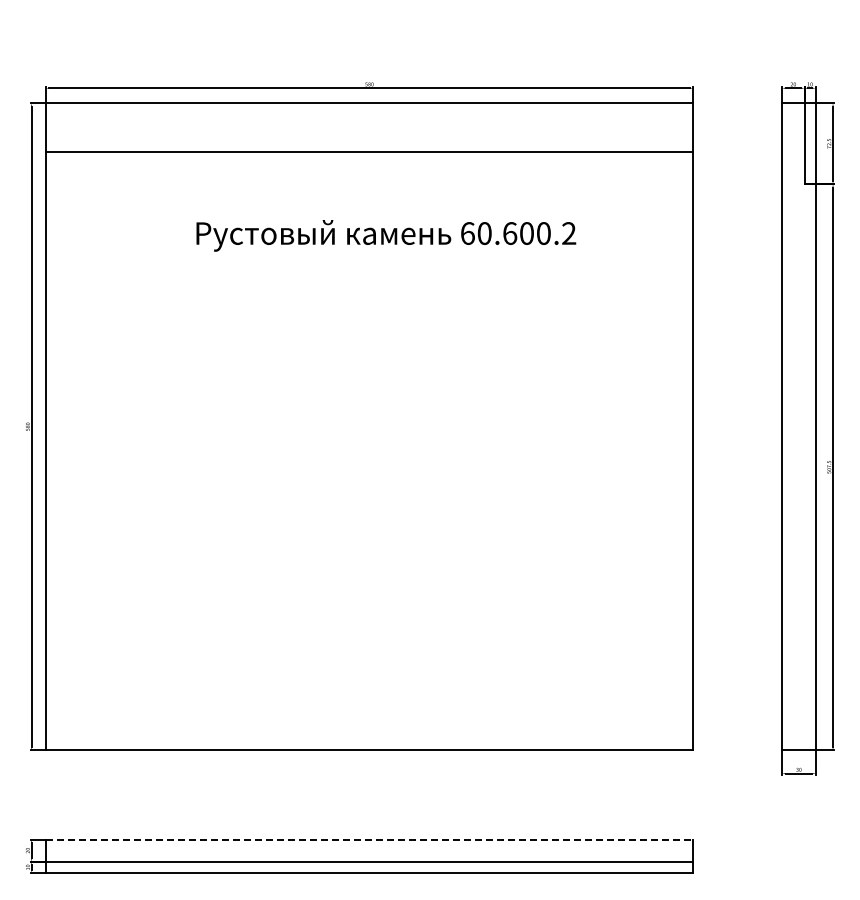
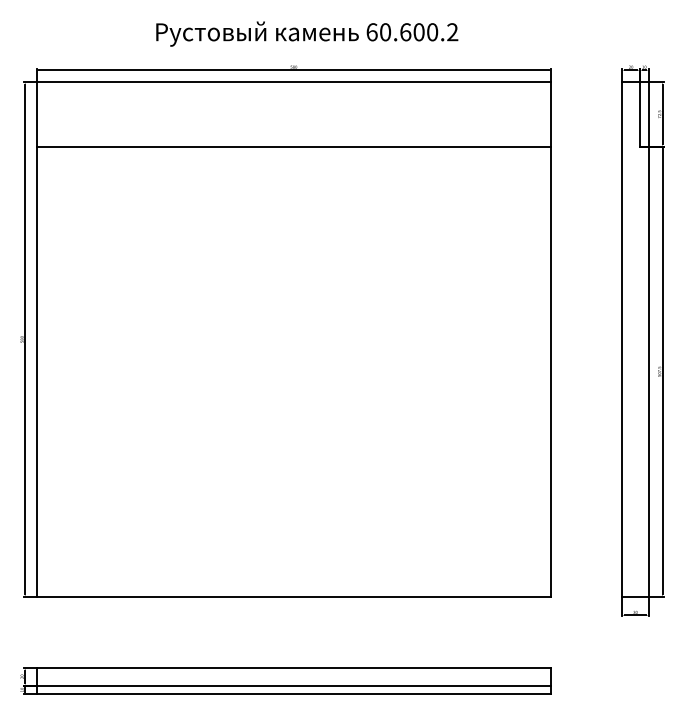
line: (369, 152) -> (293, 146), moved
text: (386, 235) -> (307, 33), moved
line: (370, 839) -> (294, 667), dashed -> solid

